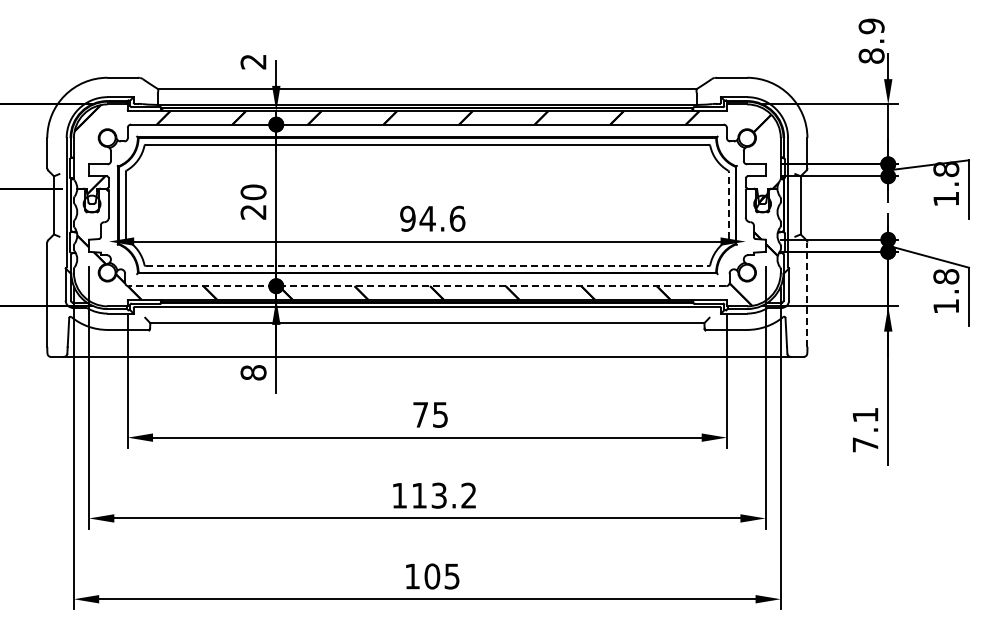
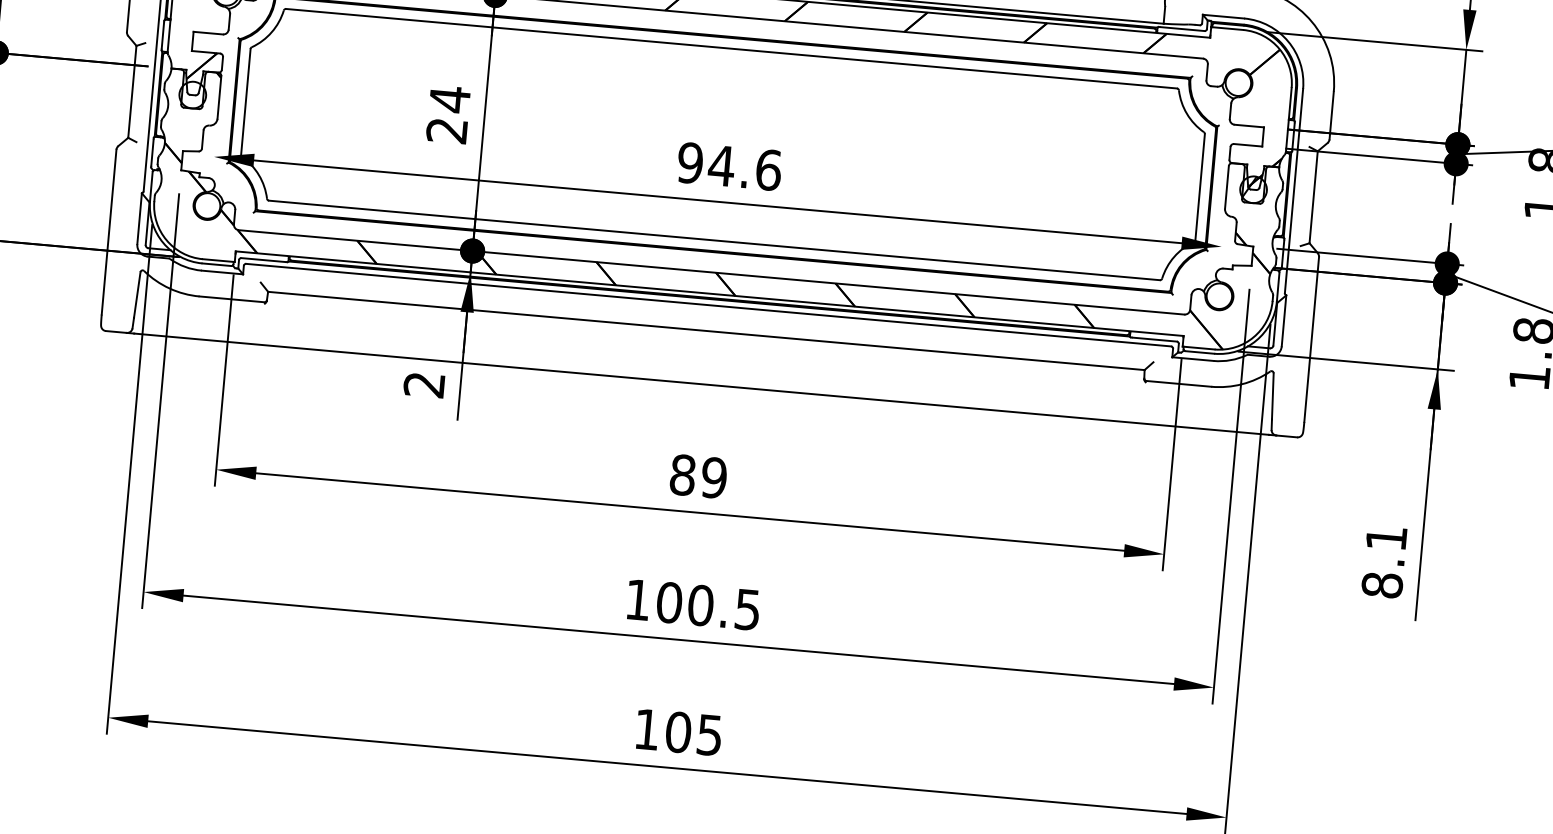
text: (253, 192) -> (449, 99), 20 -> 24
line: (728, 205) -> (1199, 187), dashed -> solid
line: (427, 265) -> (714, 239), dashed -> solid
line: (427, 286) -> (711, 272), dashed -> solid
line: (807, 294) -> (1311, 339), dashed -> solid
text: (253, 372) -> (424, 384), 8 -> 2
text: (430, 414) -> (698, 475), 75 -> 89
text: (865, 444) -> (1382, 584), 7.1 -> 8.1
text: (443, 495) -> (707, 605), 113.2 -> 100.5

